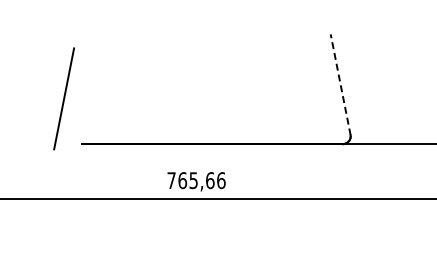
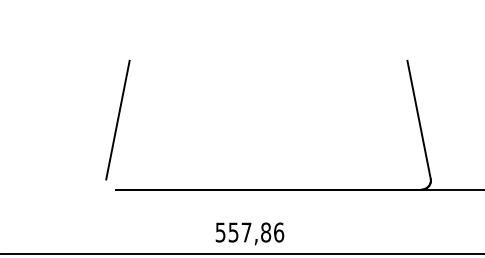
line: (340, 84) -> (418, 119), dashed -> solid
line: (63, 98) -> (117, 119), moved
text: (190, 180) -> (242, 232), 765,66 -> 557,86

